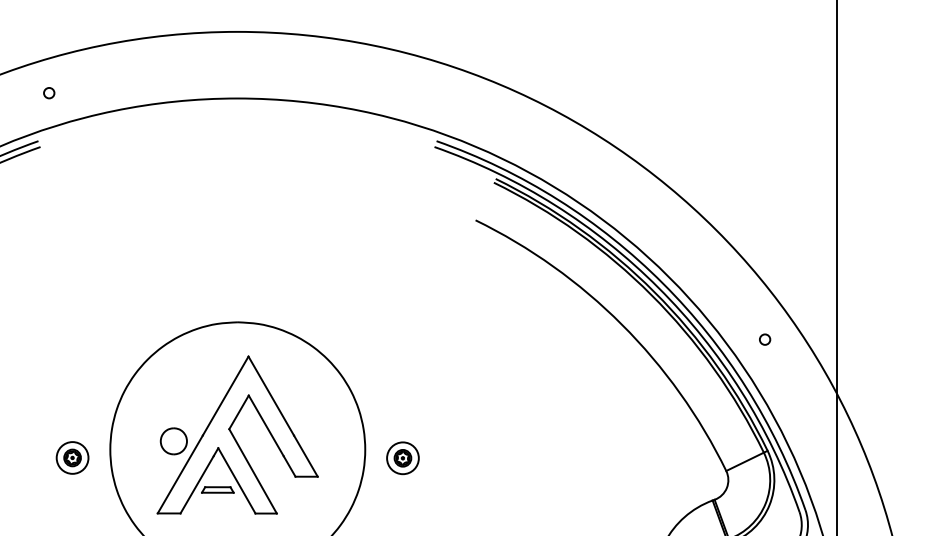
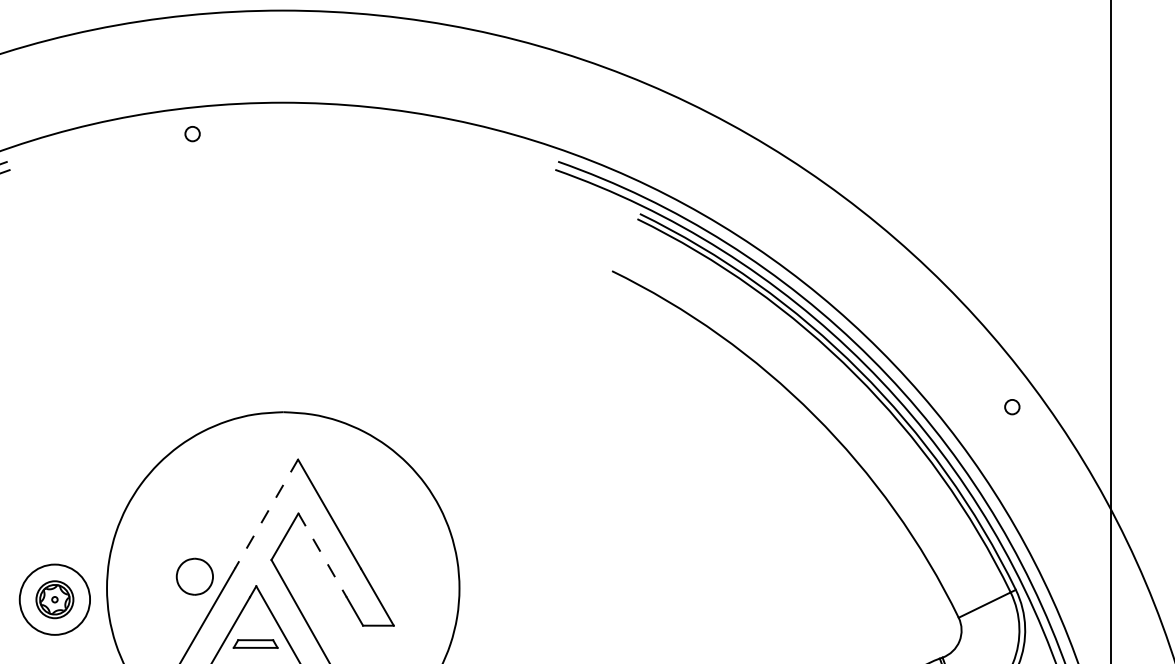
circle: (49, 93) -> (192, 134), moved
circle: (765, 339) -> (1012, 406), moved
line: (225, 396) -> (266, 514), solid -> dashed
line: (266, 425) -> (322, 554), solid -> dashed
part: (72, 457) -> (54, 599), size x1.6
part: (402, 458) -> (510, 600), removed

